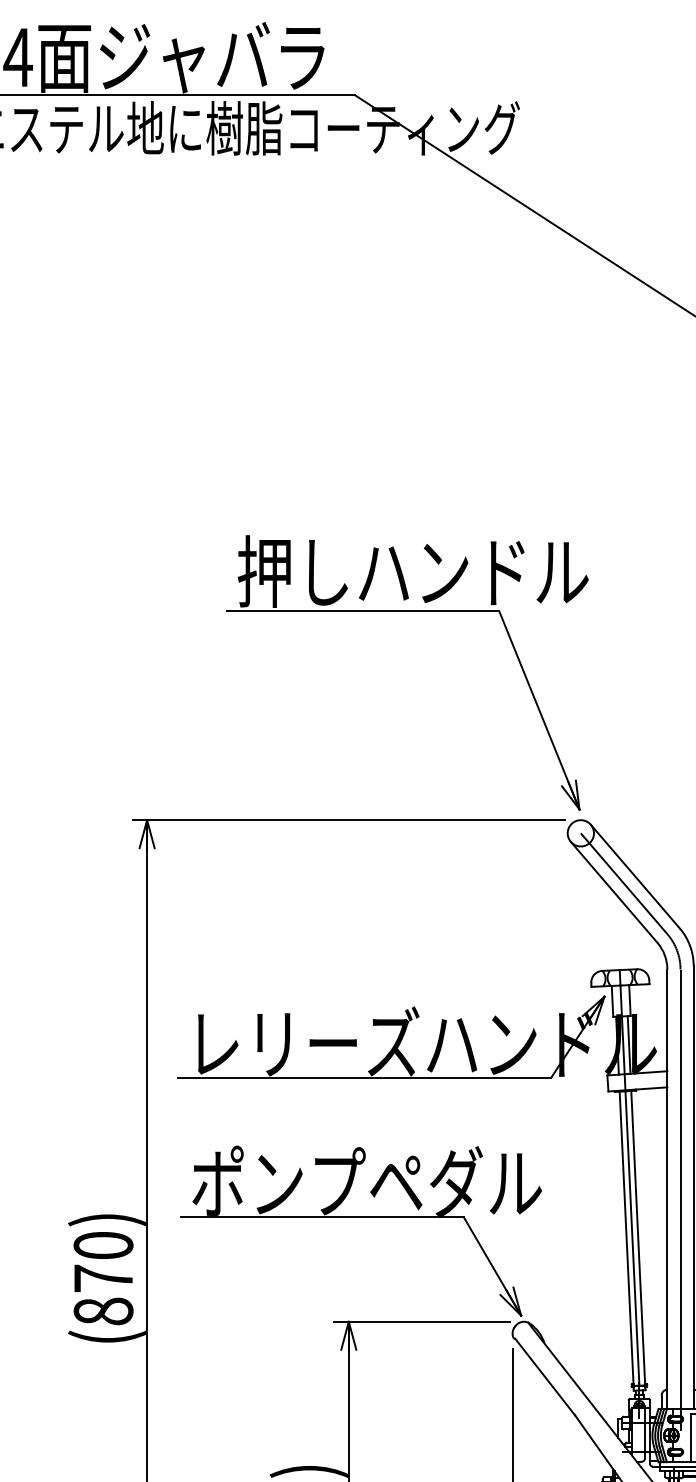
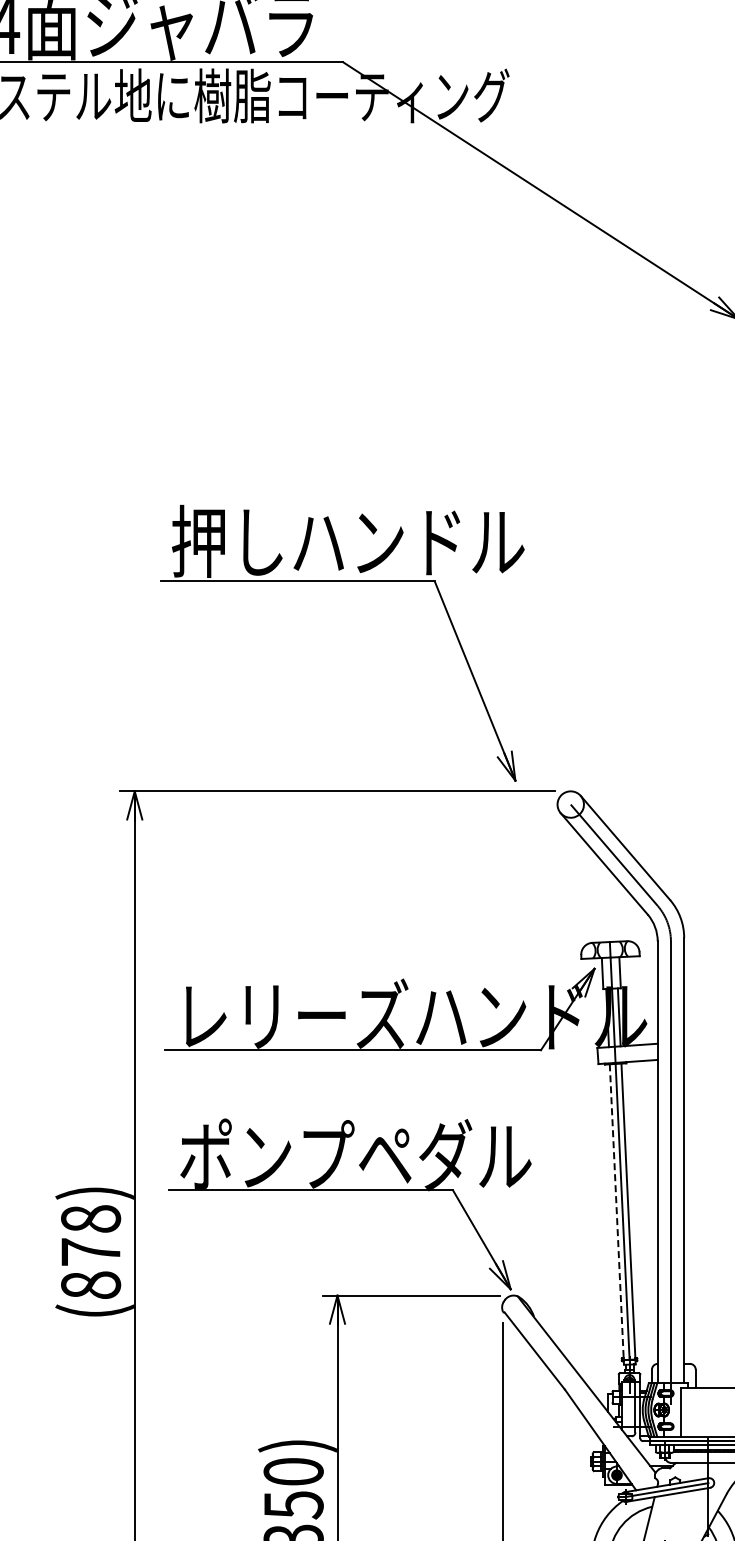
part: (407, 611) -> (342, 581), moved
line: (626, 1242) -> (616, 1215), solid -> dashed
text: (103, 1245) -> (90, 1218), (870) -> (878)

